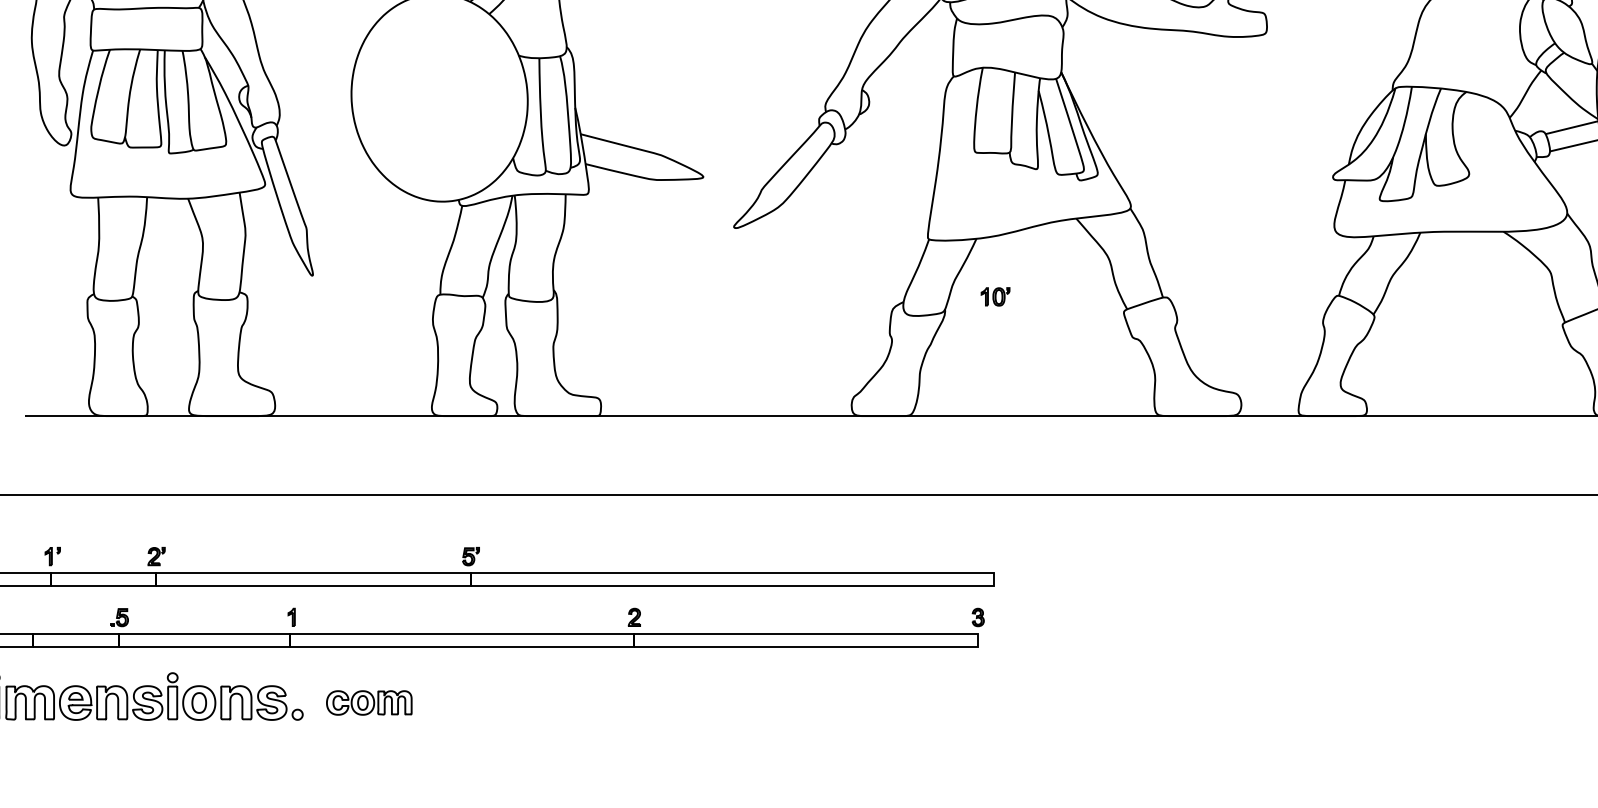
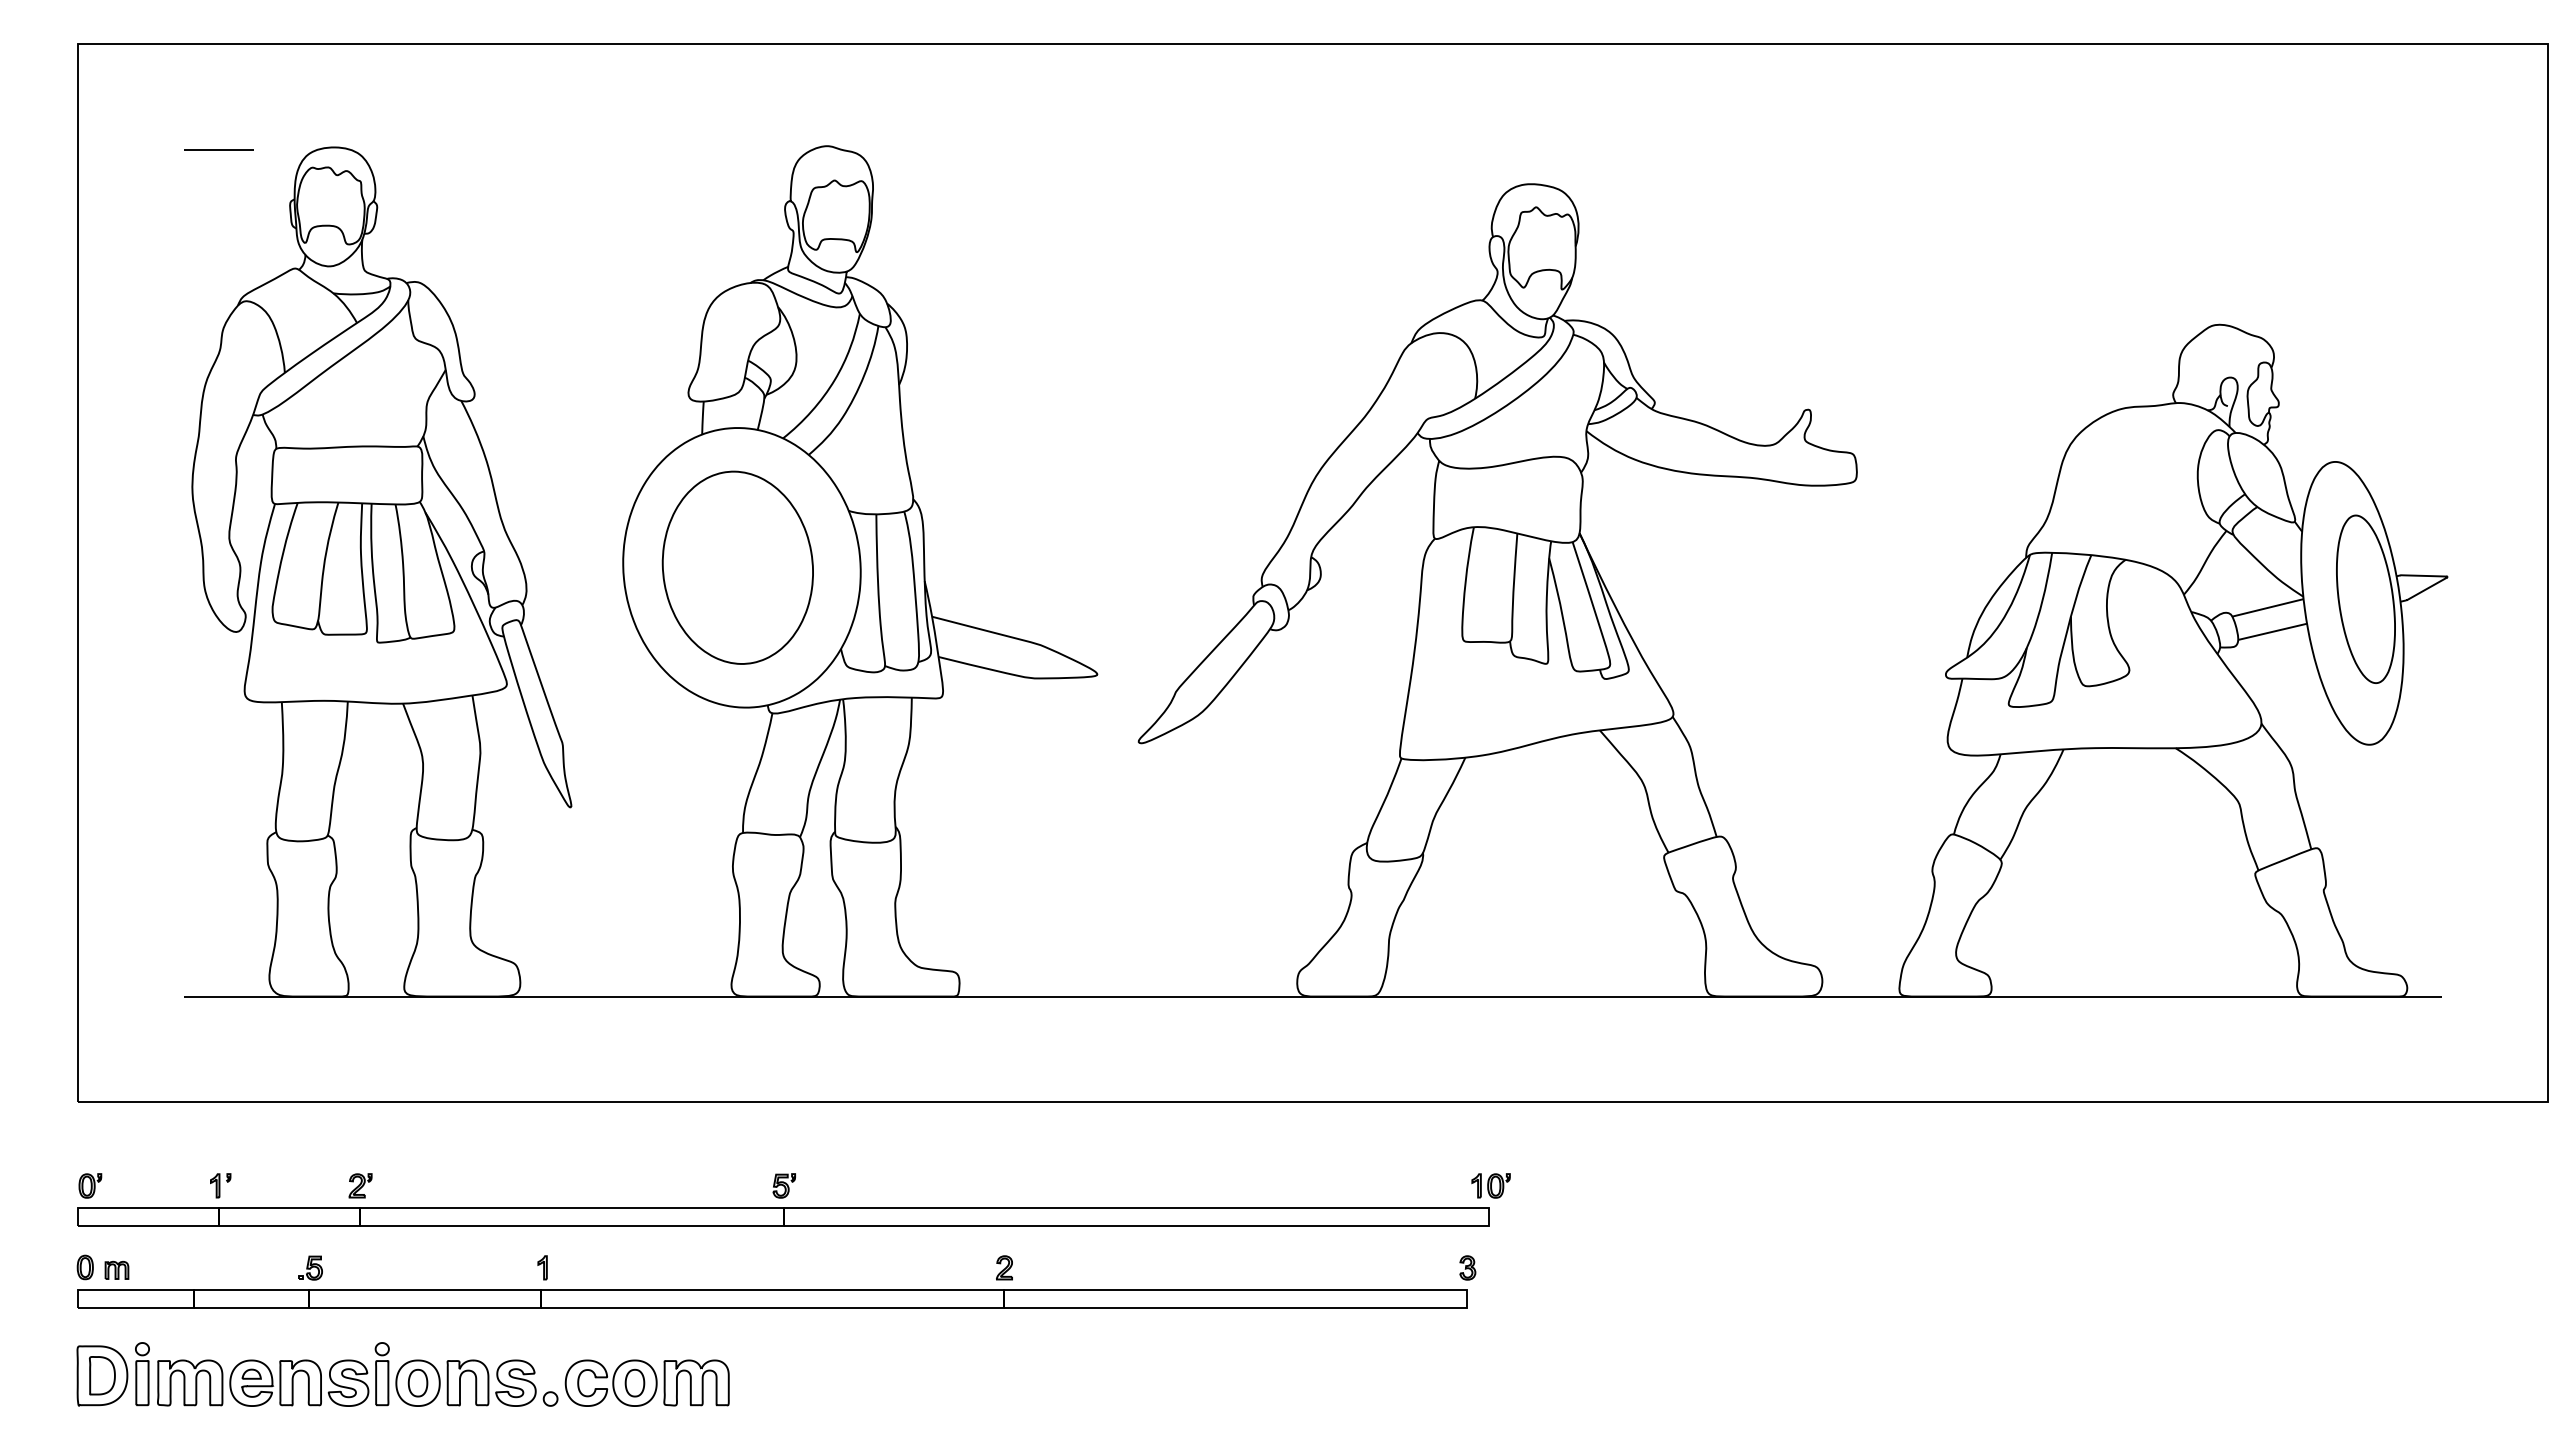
part: (436, 97) -> (737, 567), added
part: (995, 296) -> (1490, 1185), moved
part: (368, 702) -> (646, 1382), size x1.43

